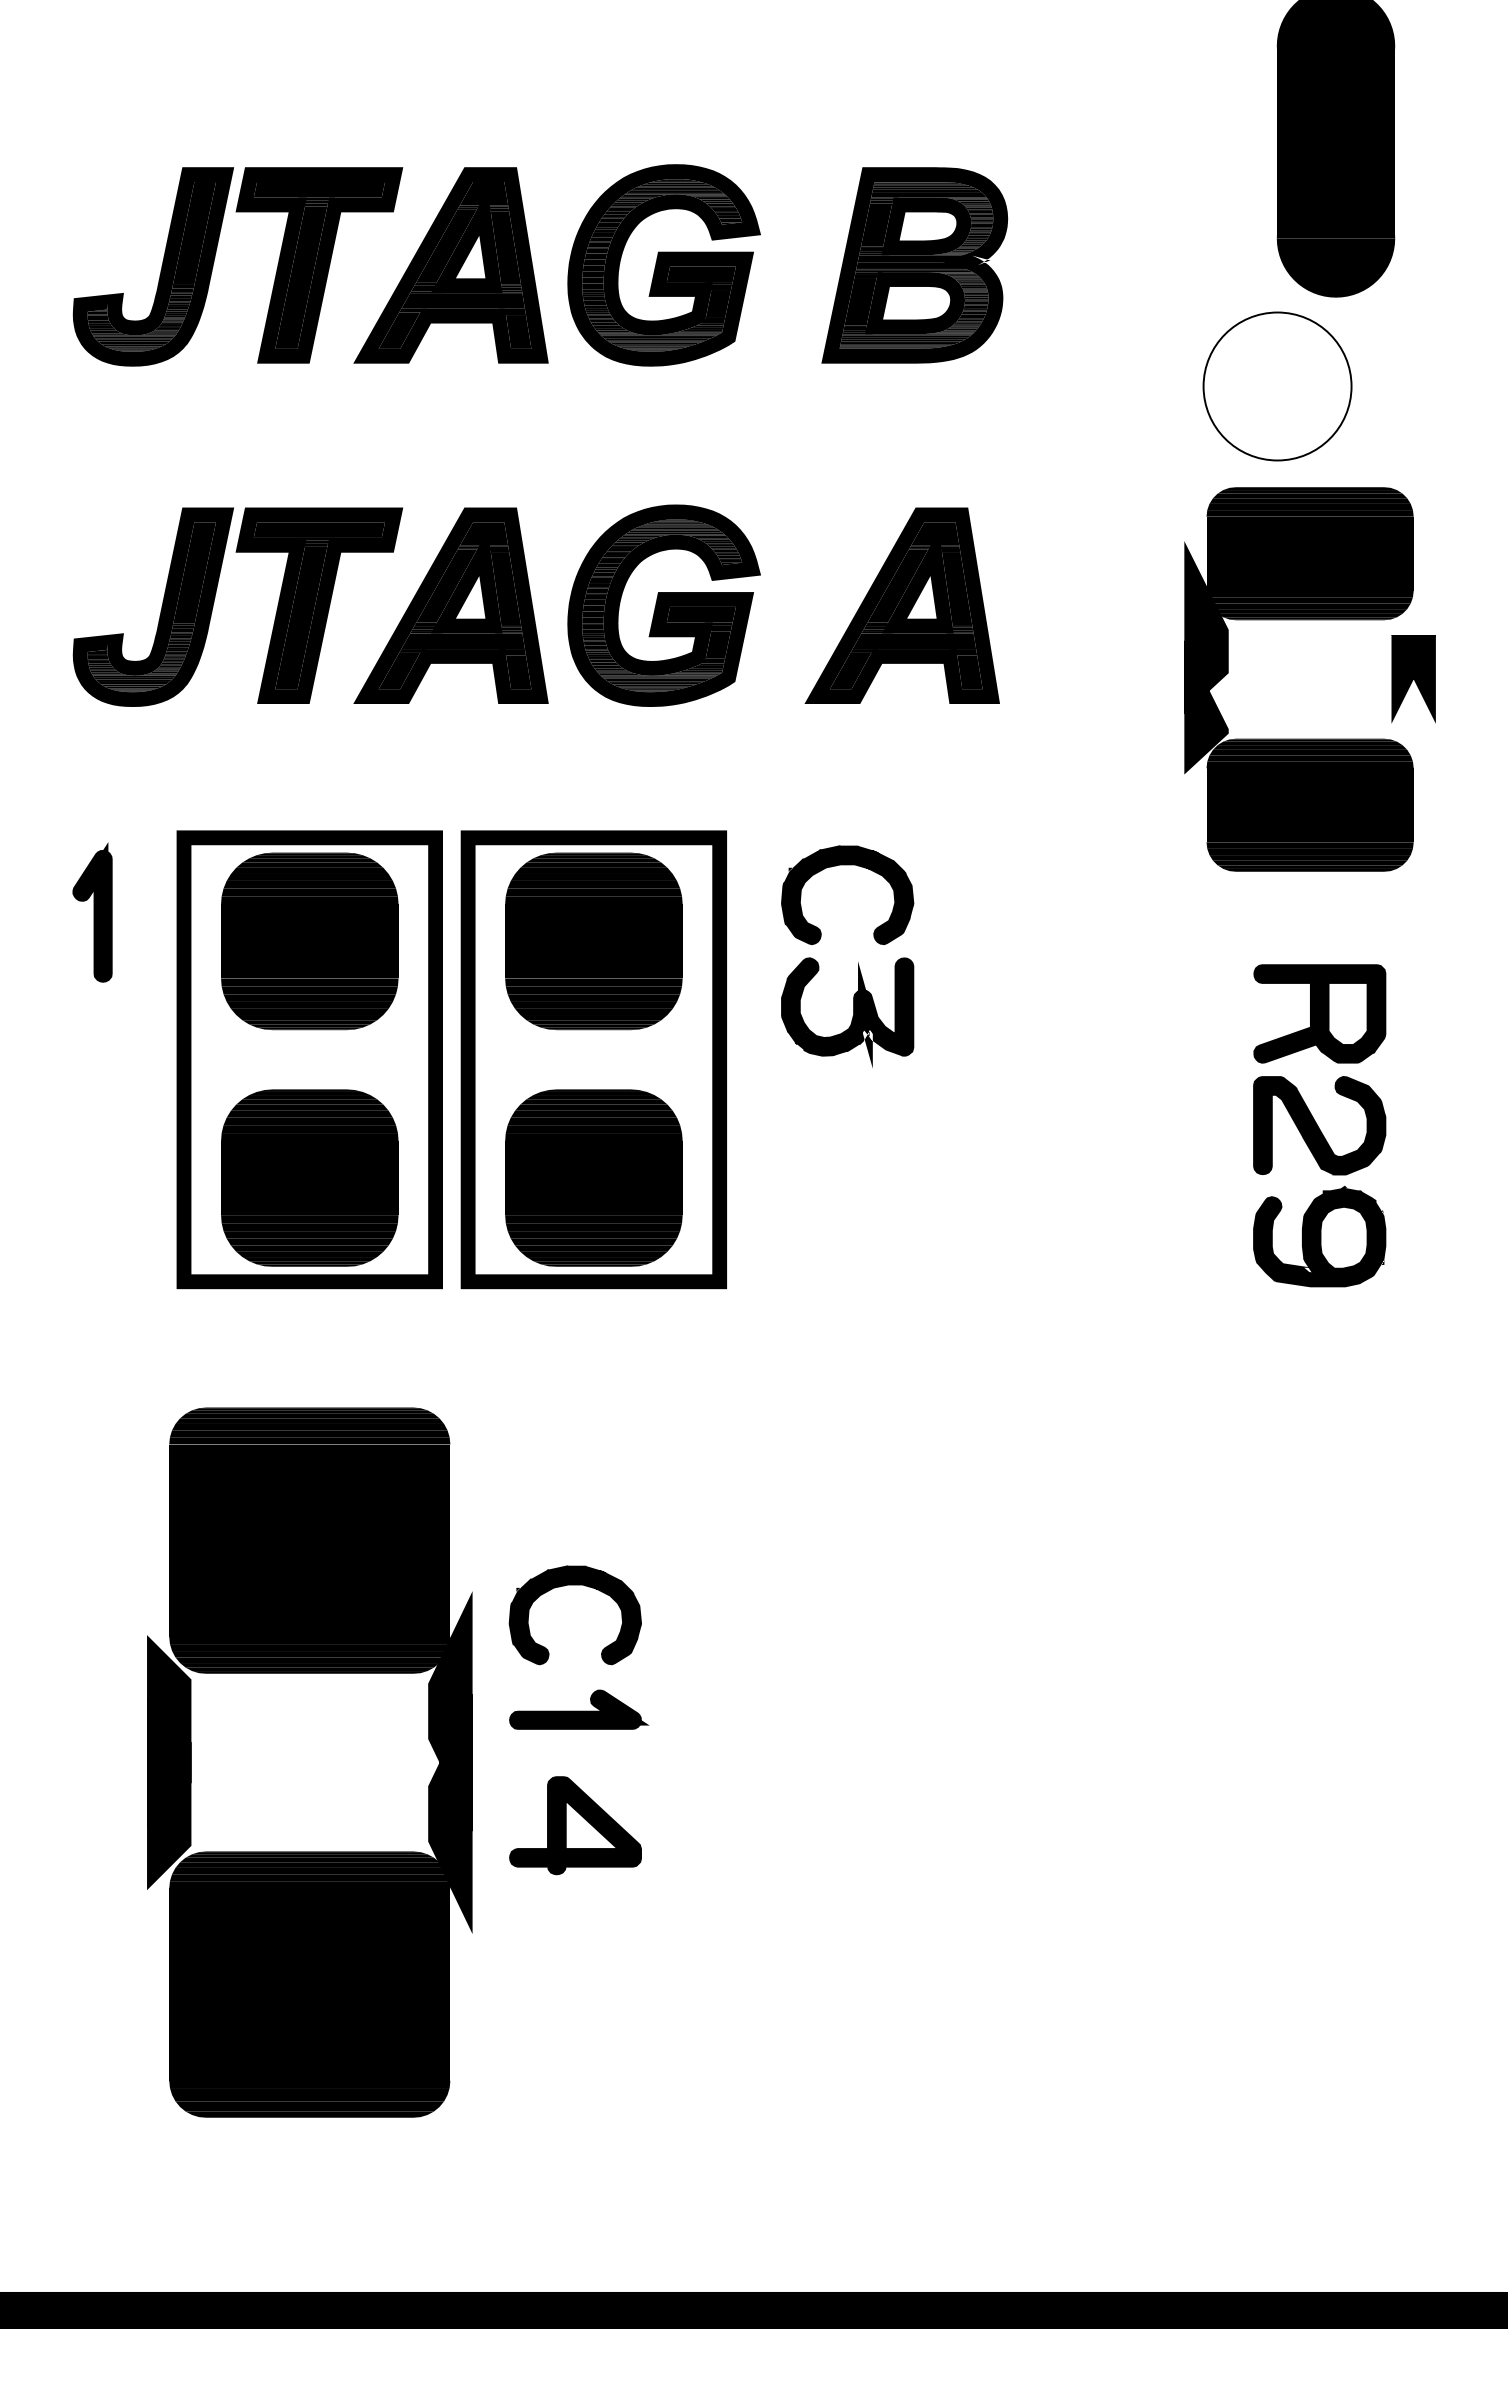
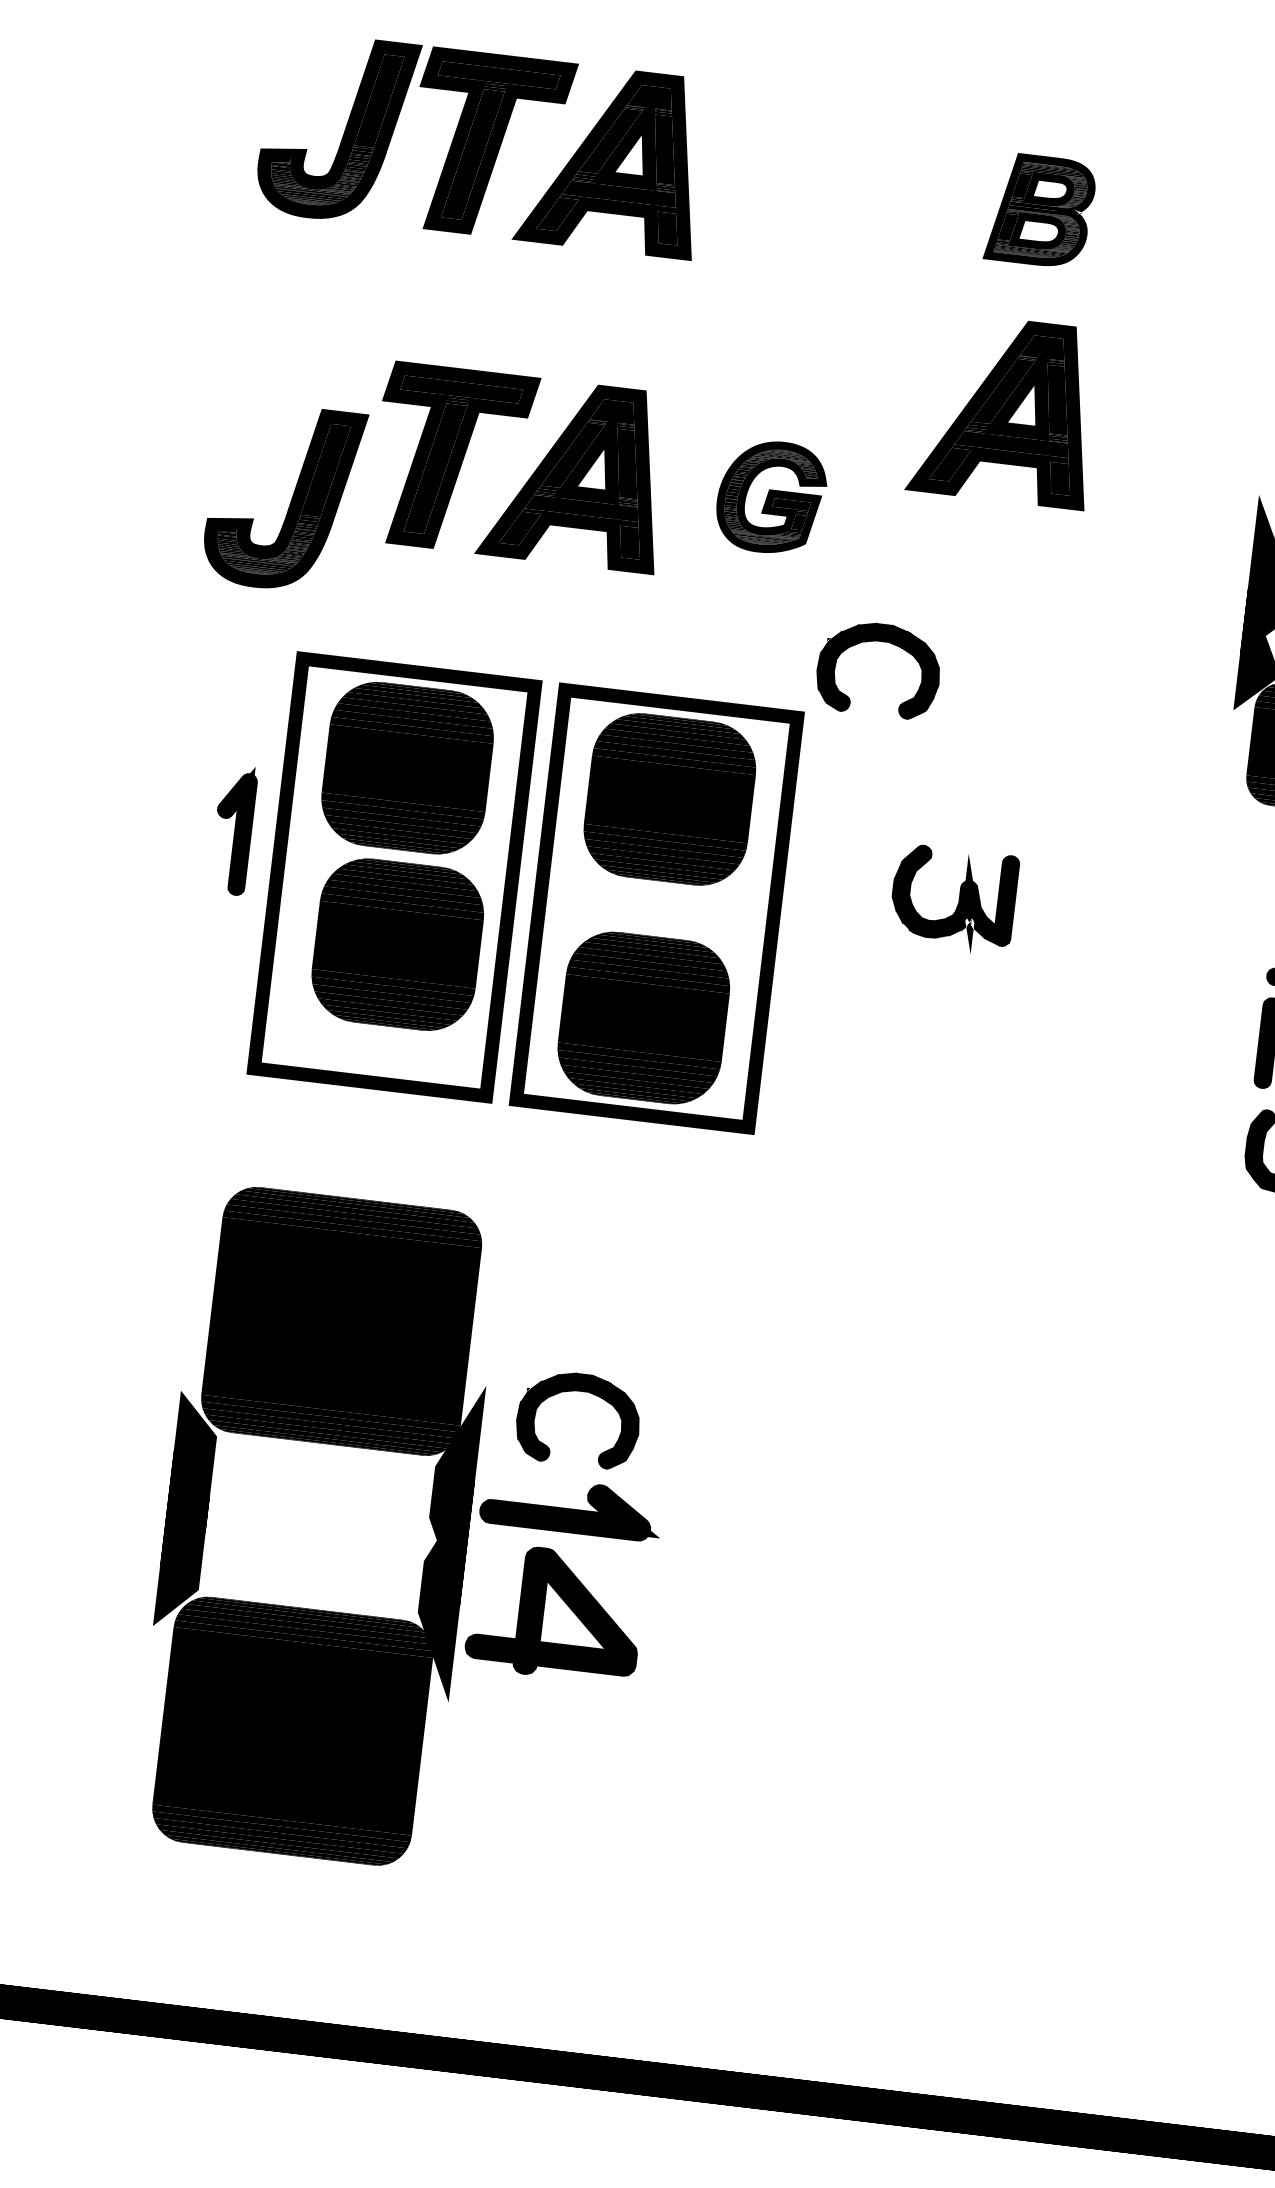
part: (663, 265) -> (808, 183), removed
part: (914, 265) -> (1040, 210), size x0.6
part: (663, 605) -> (771, 497), size x0.6
part: (901, 605) -> (1004, 409), moved
part: (160, 610) -> (290, 501), moved
part: (847, 865) -> (882, 642), moved
part: (92, 912) -> (233, 829), moved
part: (847, 1012) -> (953, 899), moved
part: (309, 1177) -> (397, 944), moved
part: (579, 1709) -> (572, 1506), size x1.4
part: (575, 1825) -> (555, 1613), size x1.4

